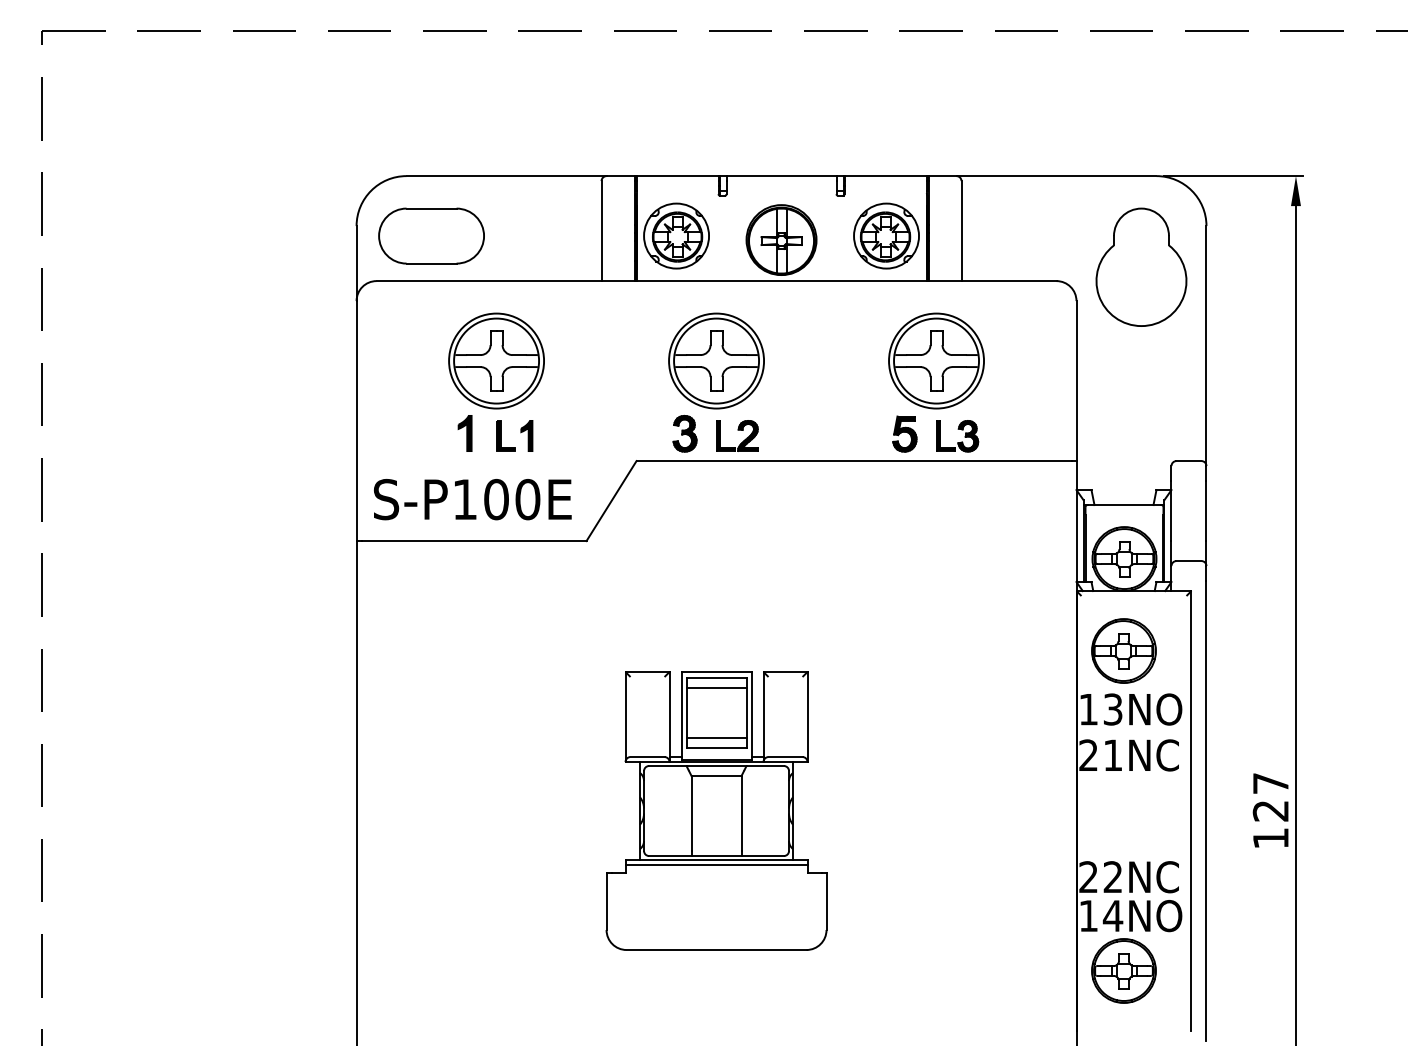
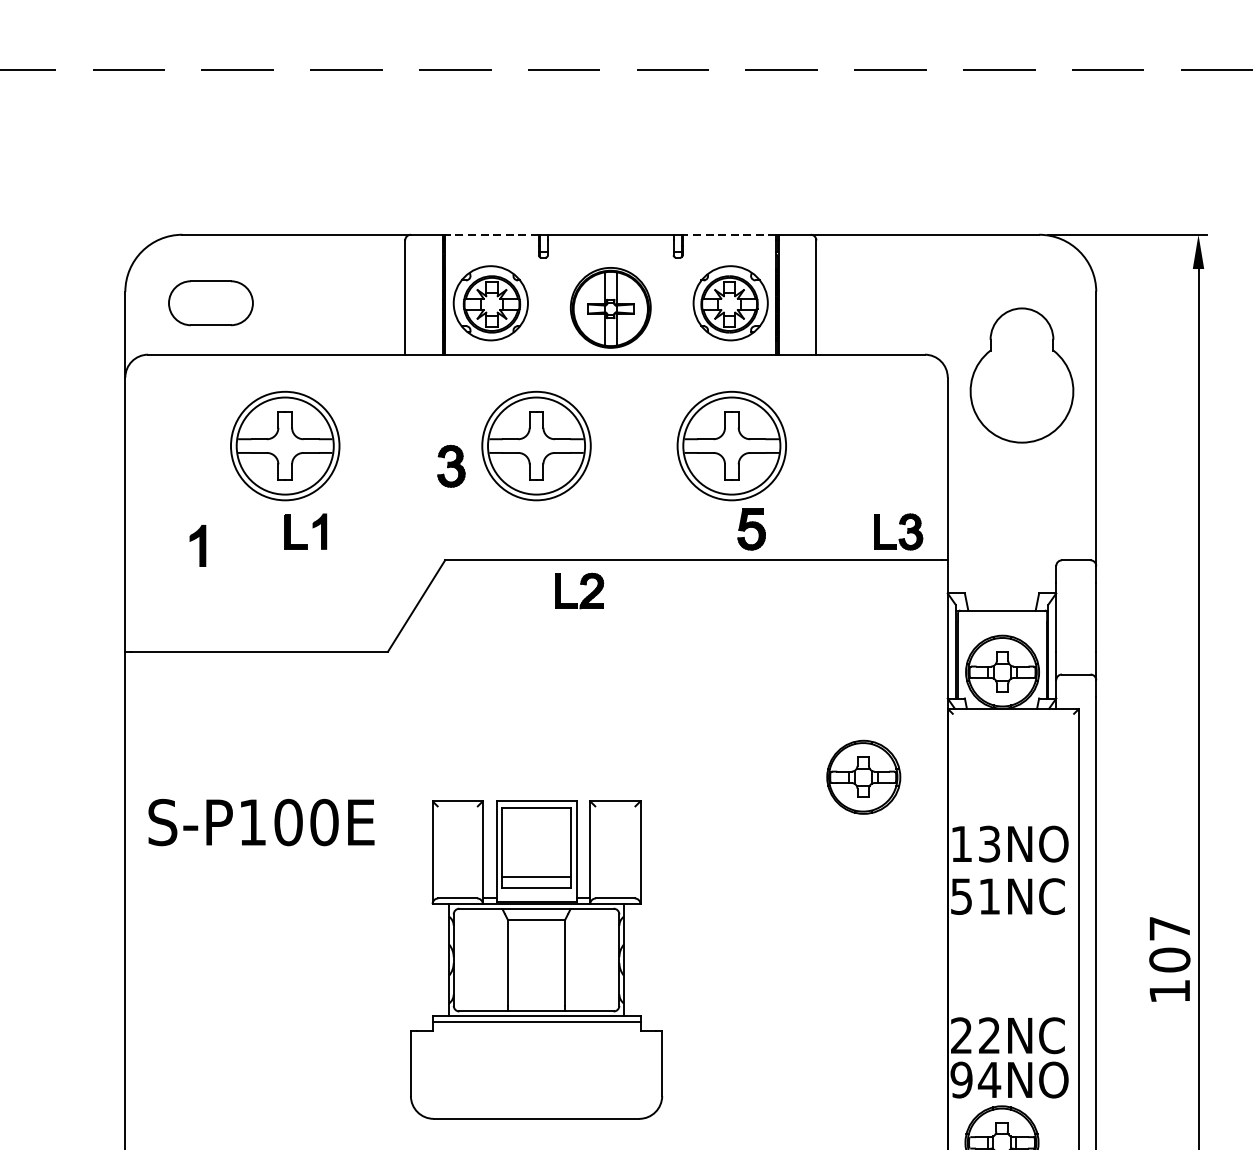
line: (677, 176) -> (491, 235), solid -> dashed
line: (885, 176) -> (729, 235), solid -> dashed
part: (431, 235) -> (210, 302), size x0.7
part: (1141, 266) -> (1022, 374), moved
part: (936, 360) -> (731, 445), moved
part: (464, 433) -> (197, 545), moved
part: (684, 433) -> (450, 465), moved
part: (737, 435) -> (579, 590), moved
part: (957, 436) -> (898, 532), moved
text: (472, 499) -> (261, 822), moved
part: (1123, 650) -> (863, 776), moved
line: (716, 688) -> (536, 820), removed
text: (1088, 755) -> (961, 896), 21NC -> 51NC
text: (1270, 810) -> (1169, 959), 127 -> 107
text: (1088, 916) -> (961, 1080), 14NO -> 94NO

